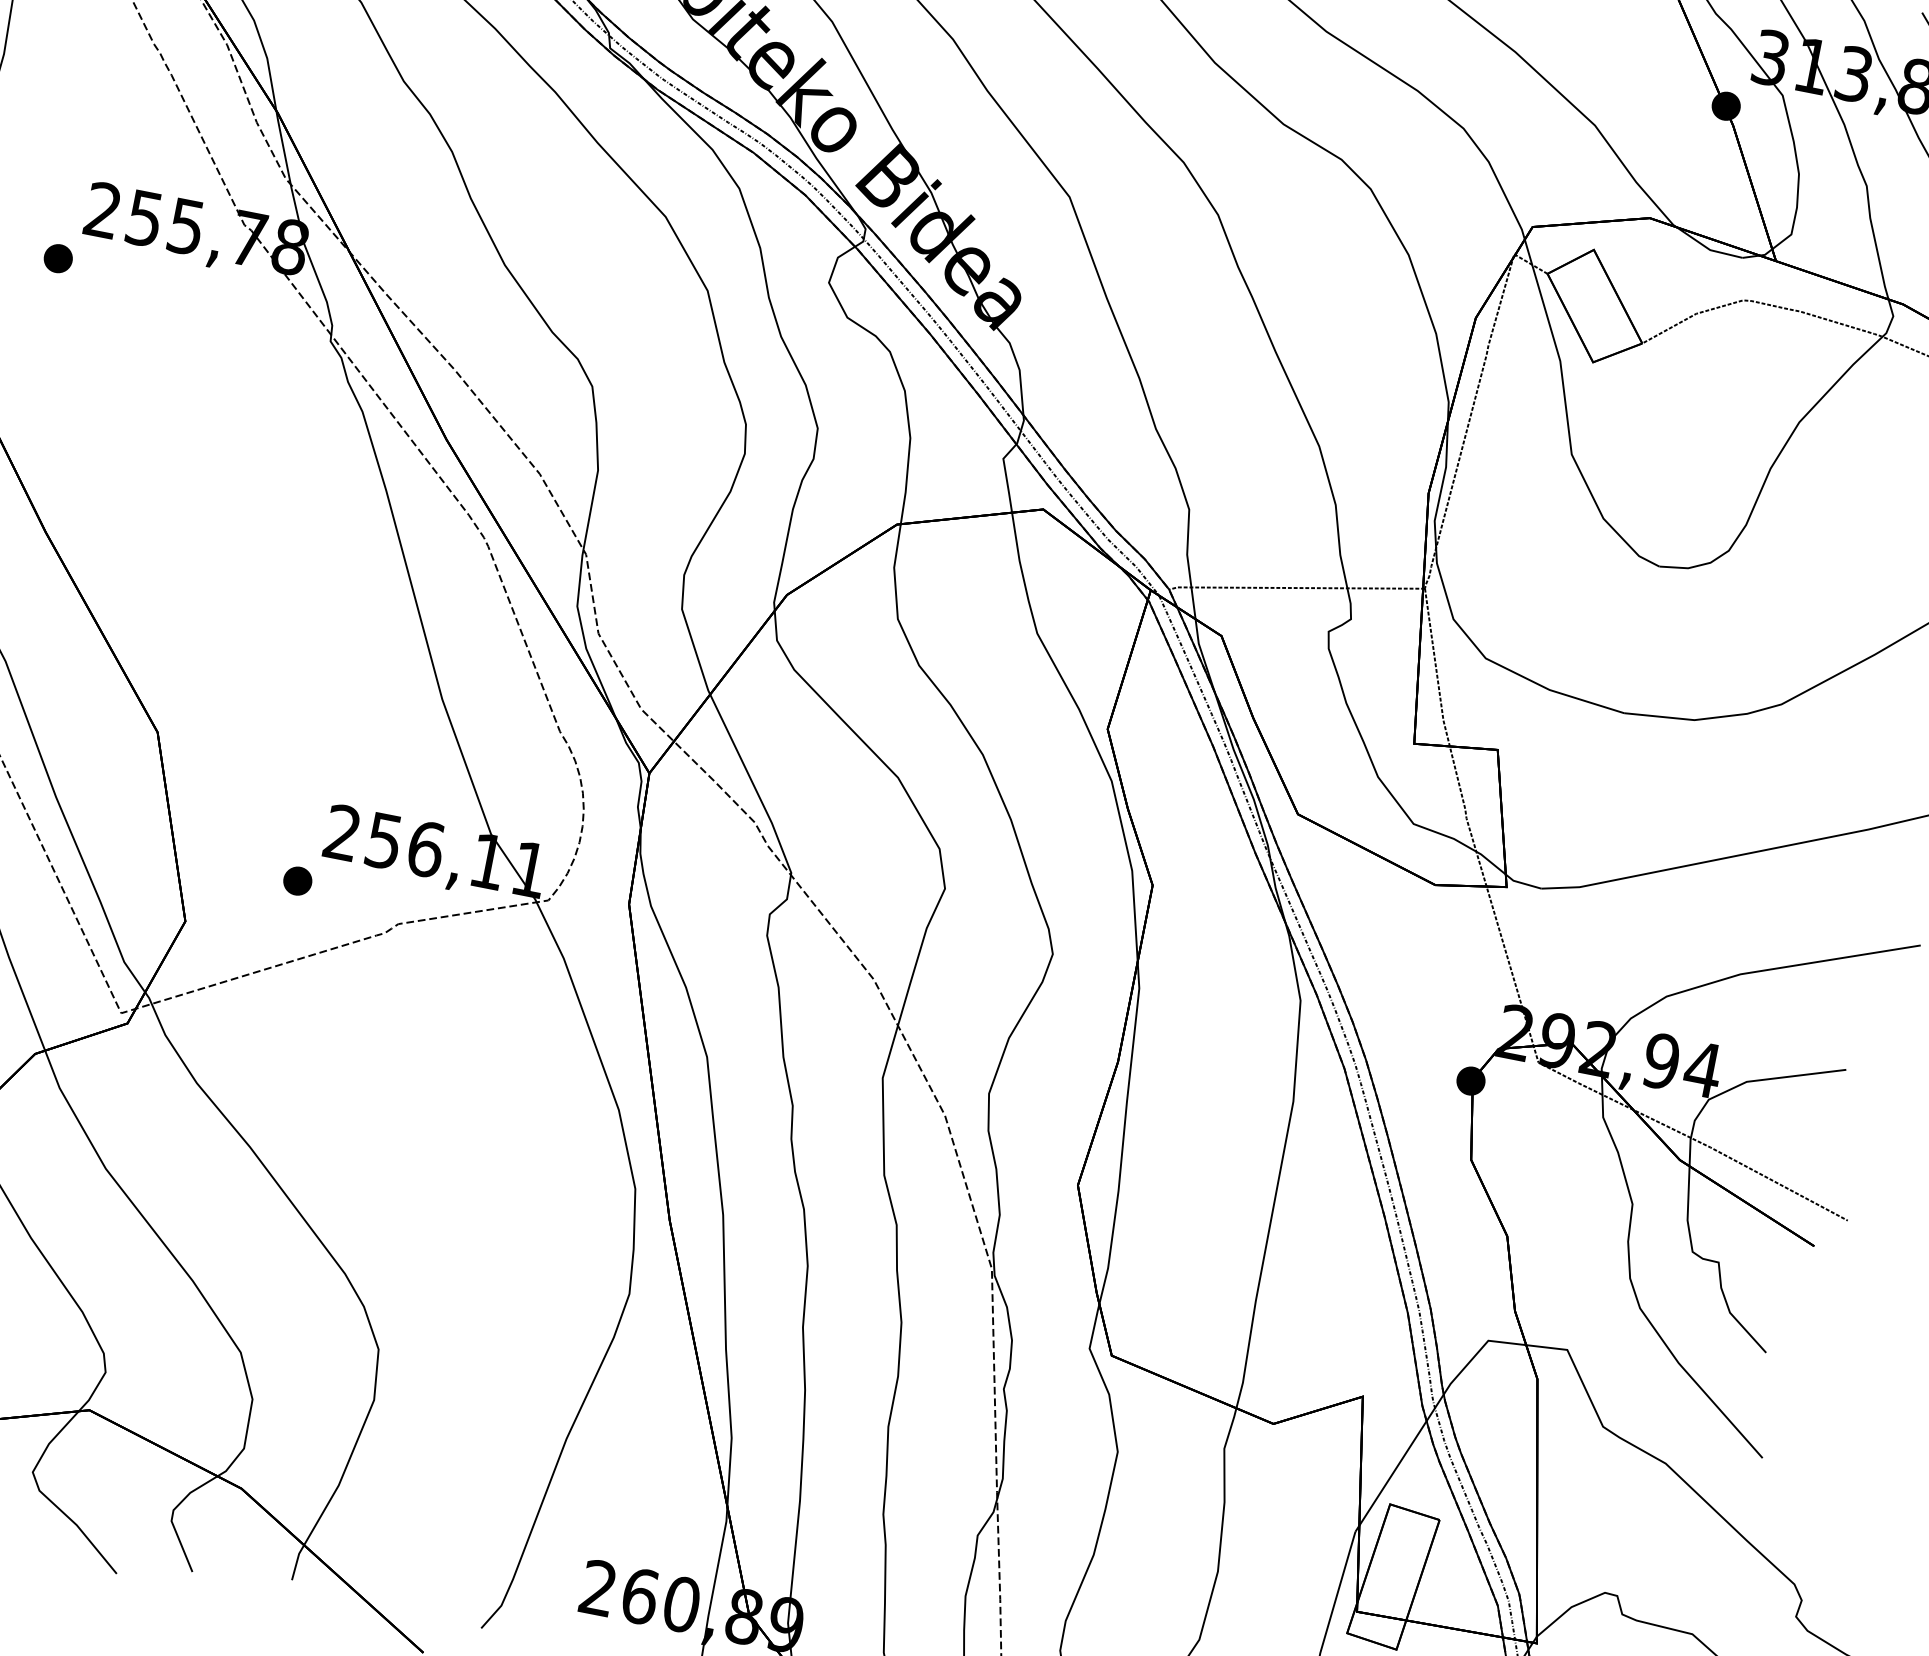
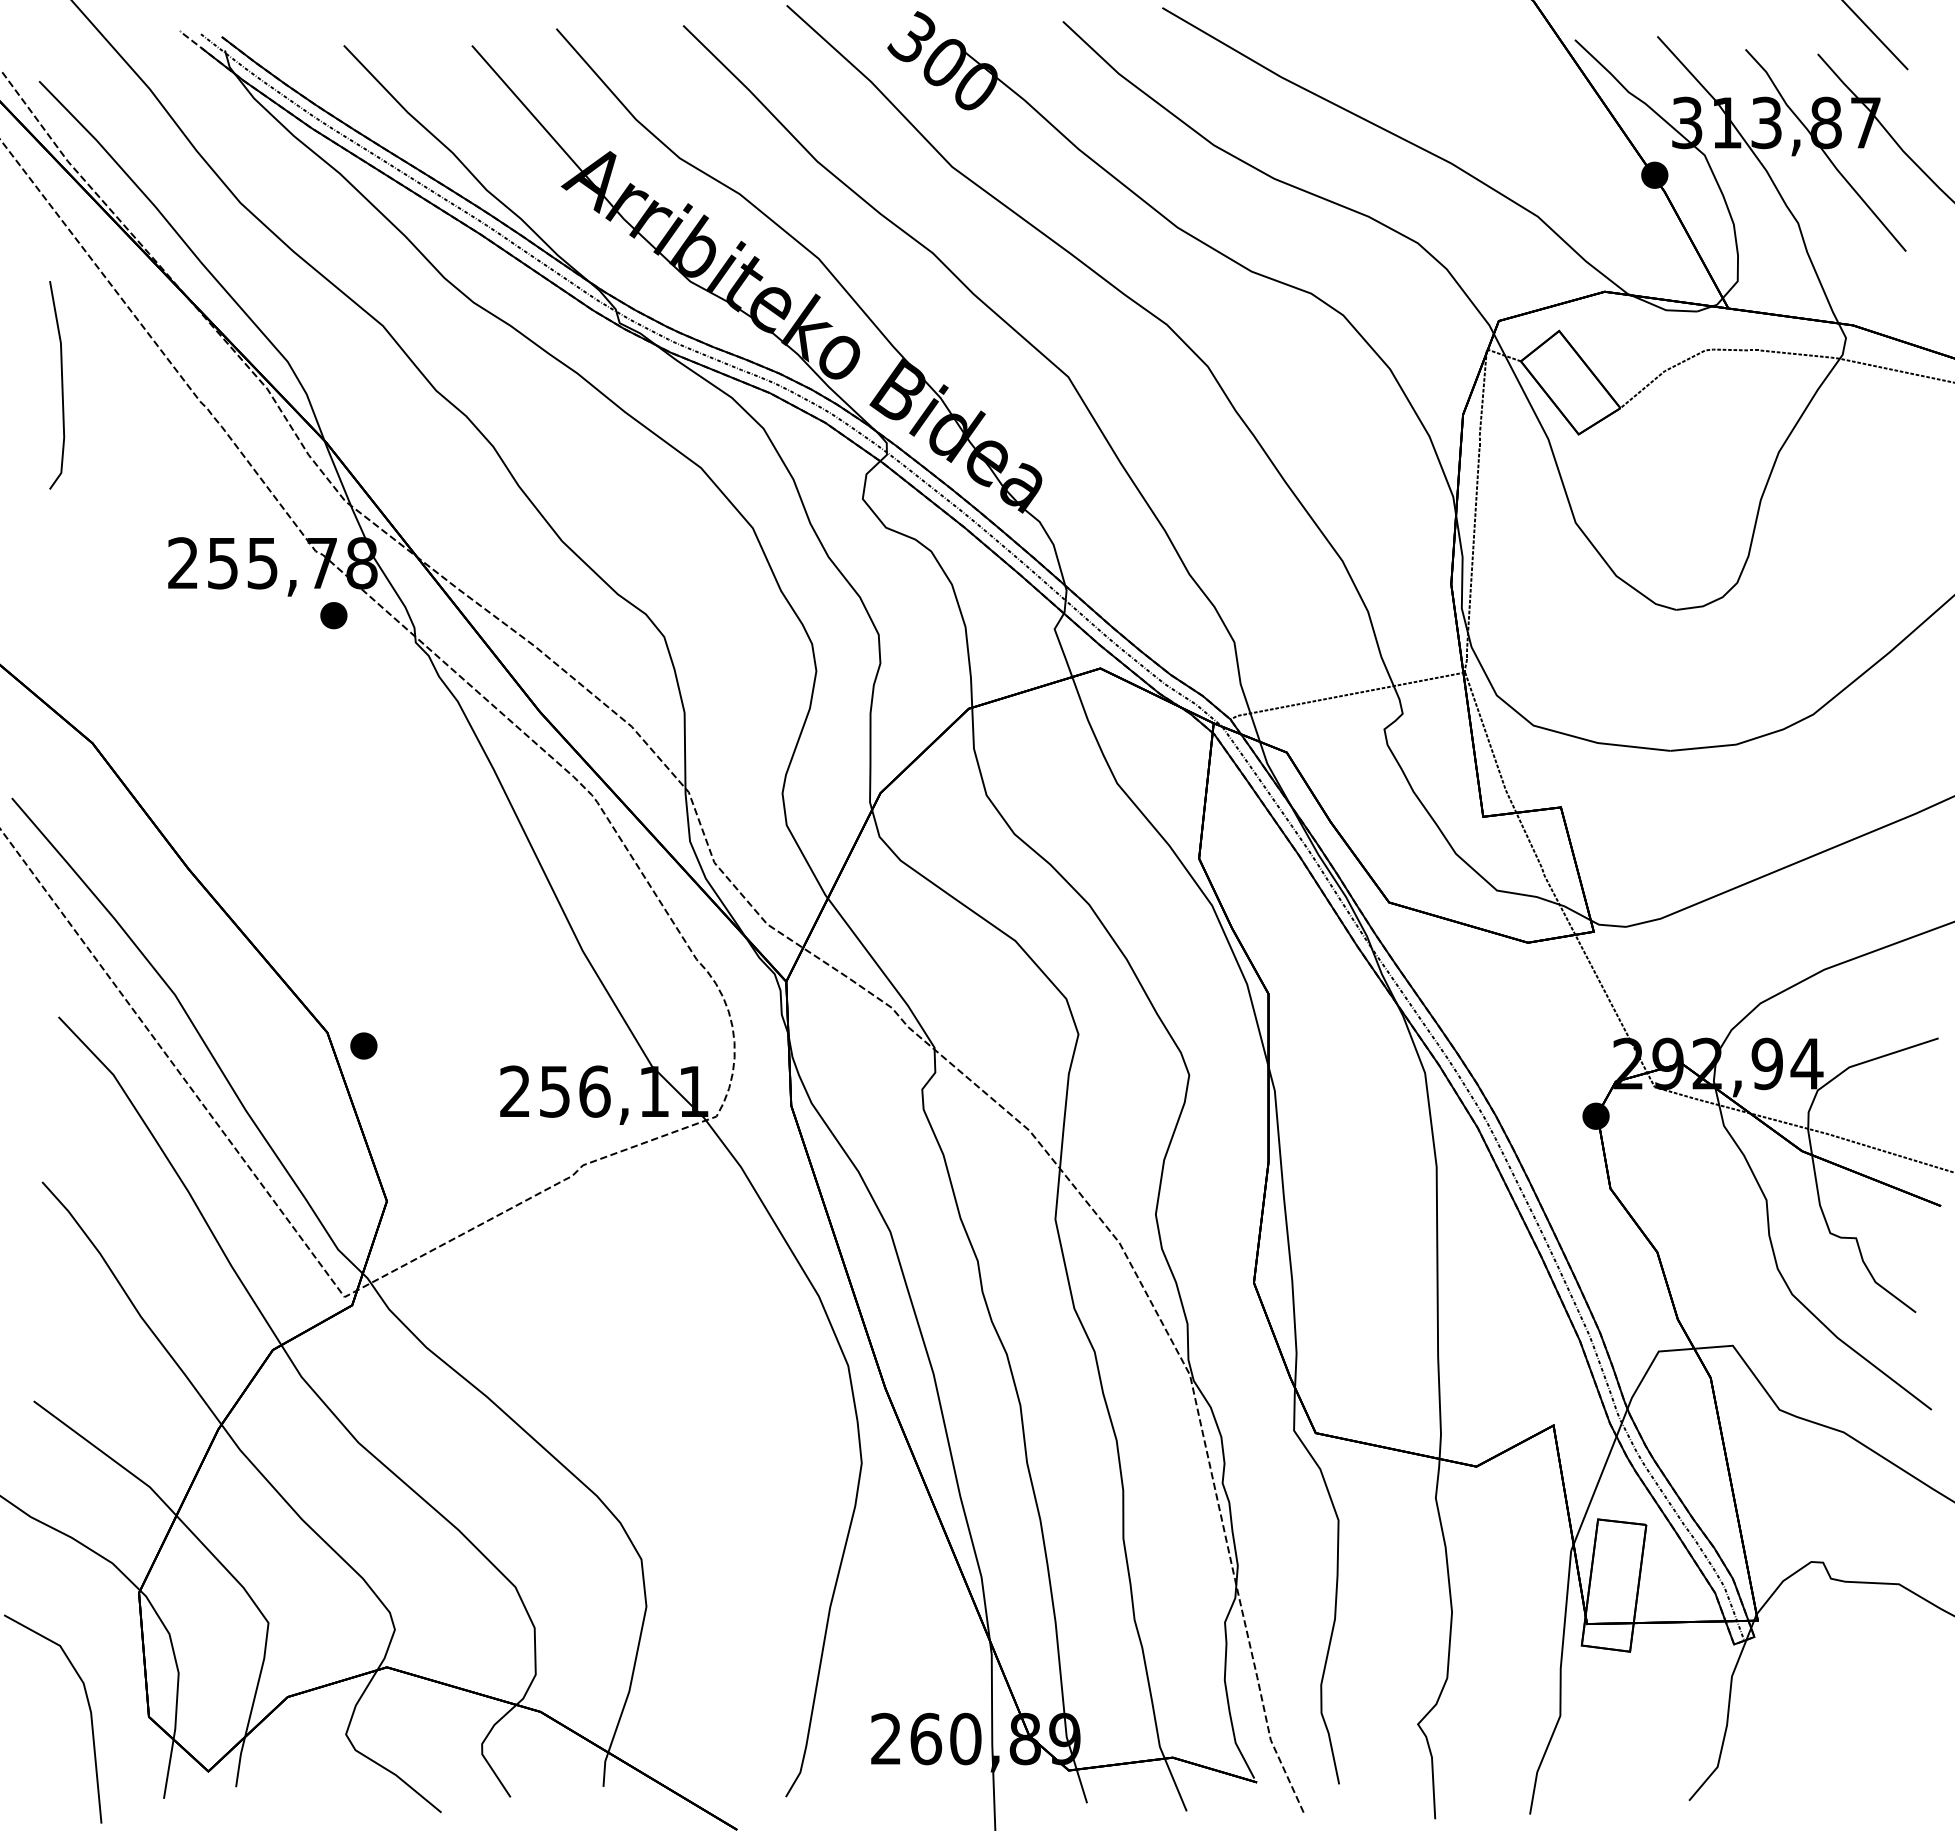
part: (57, 258) -> (333, 615), moved
part: (297, 880) -> (363, 1045), moved

